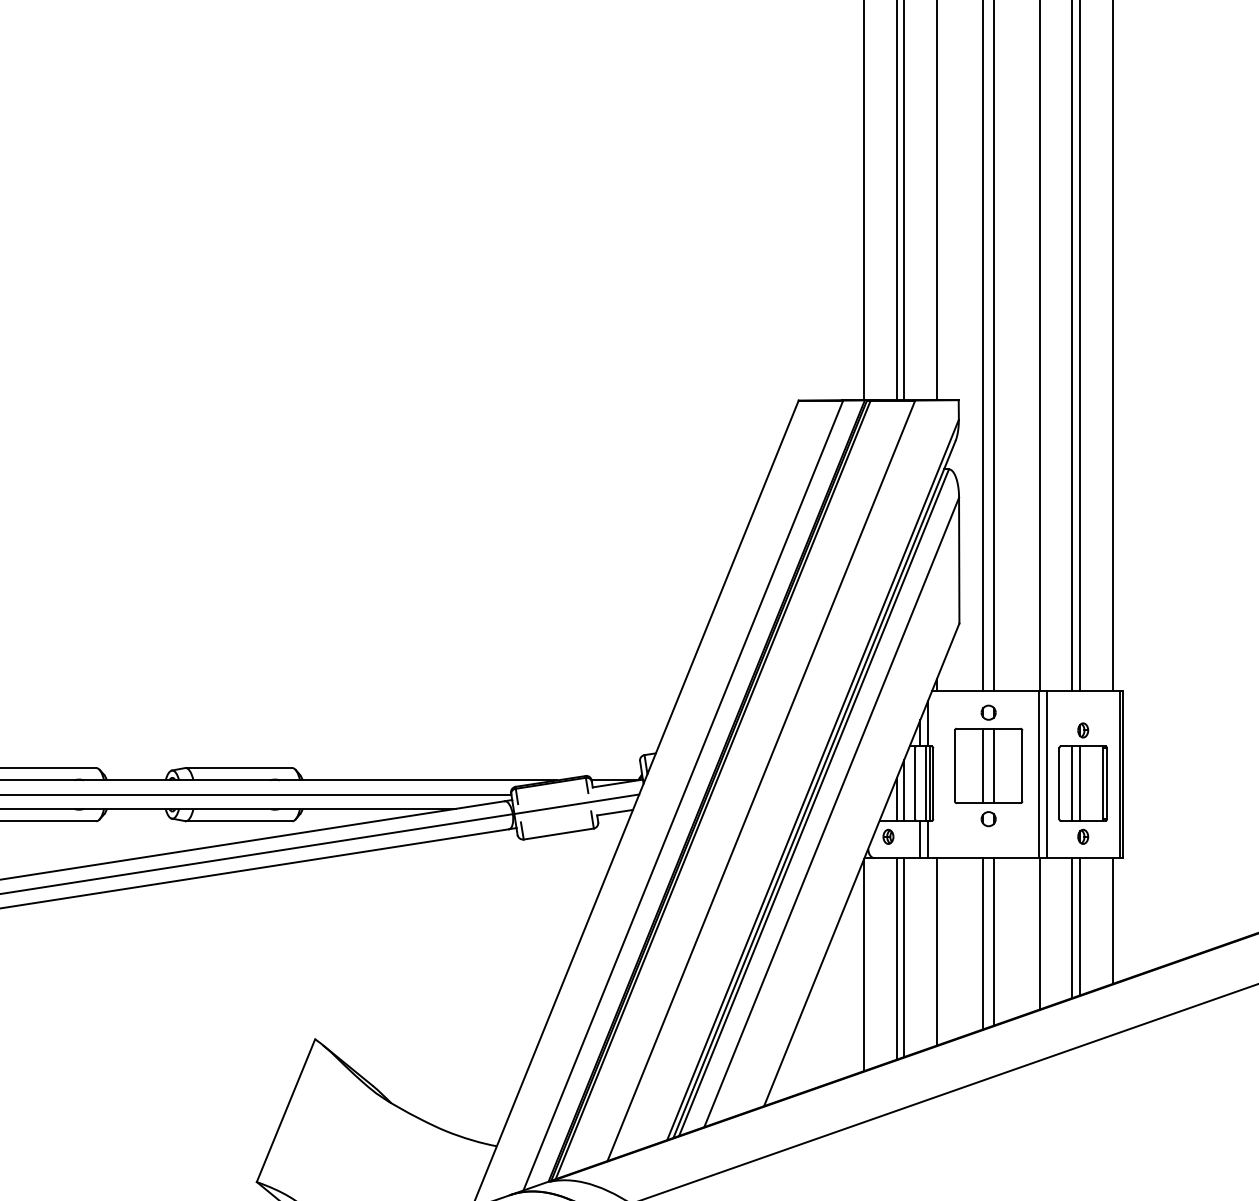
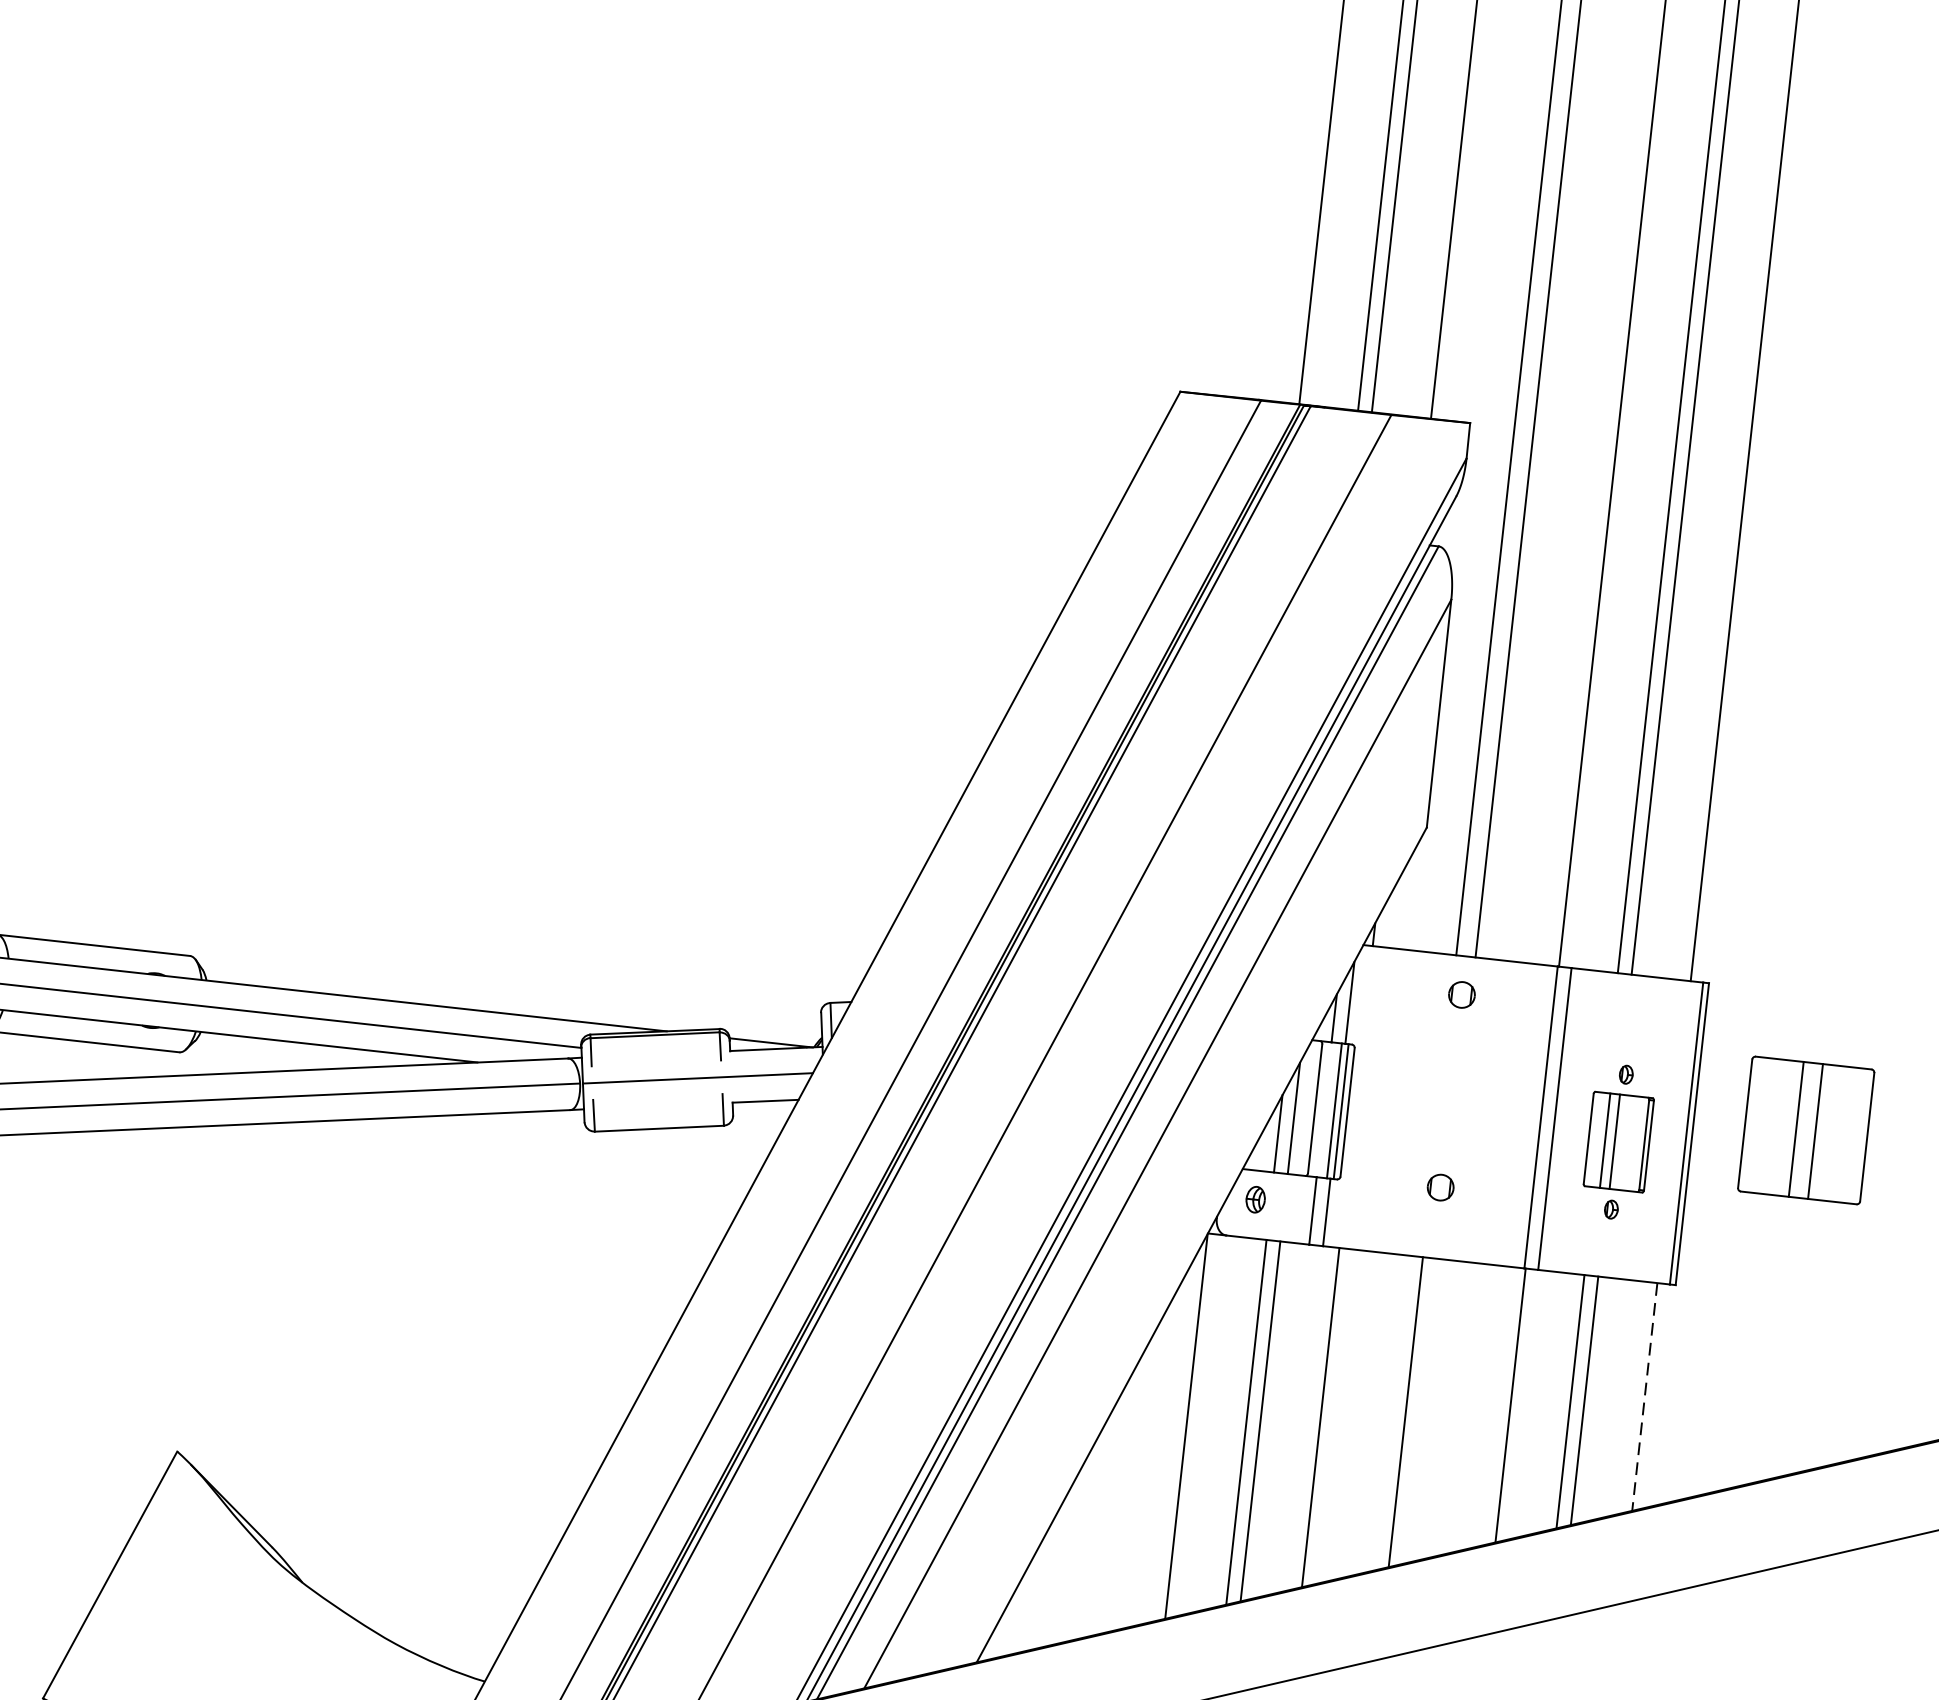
part: (988, 765) -> (1805, 1129), moved
part: (1082, 783) -> (1617, 1141), size x0.7
line: (1112, 921) -> (1644, 1397), solid -> dashed
line: (993, 941) -> (1424, 1410), removed

